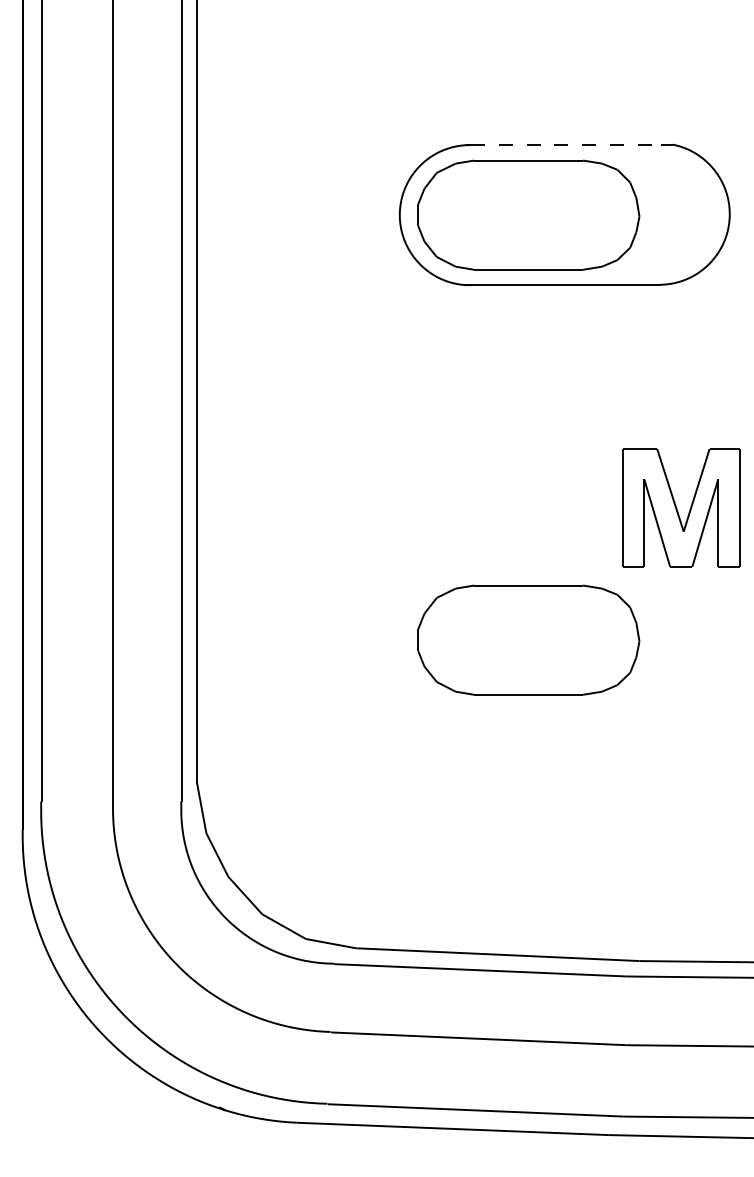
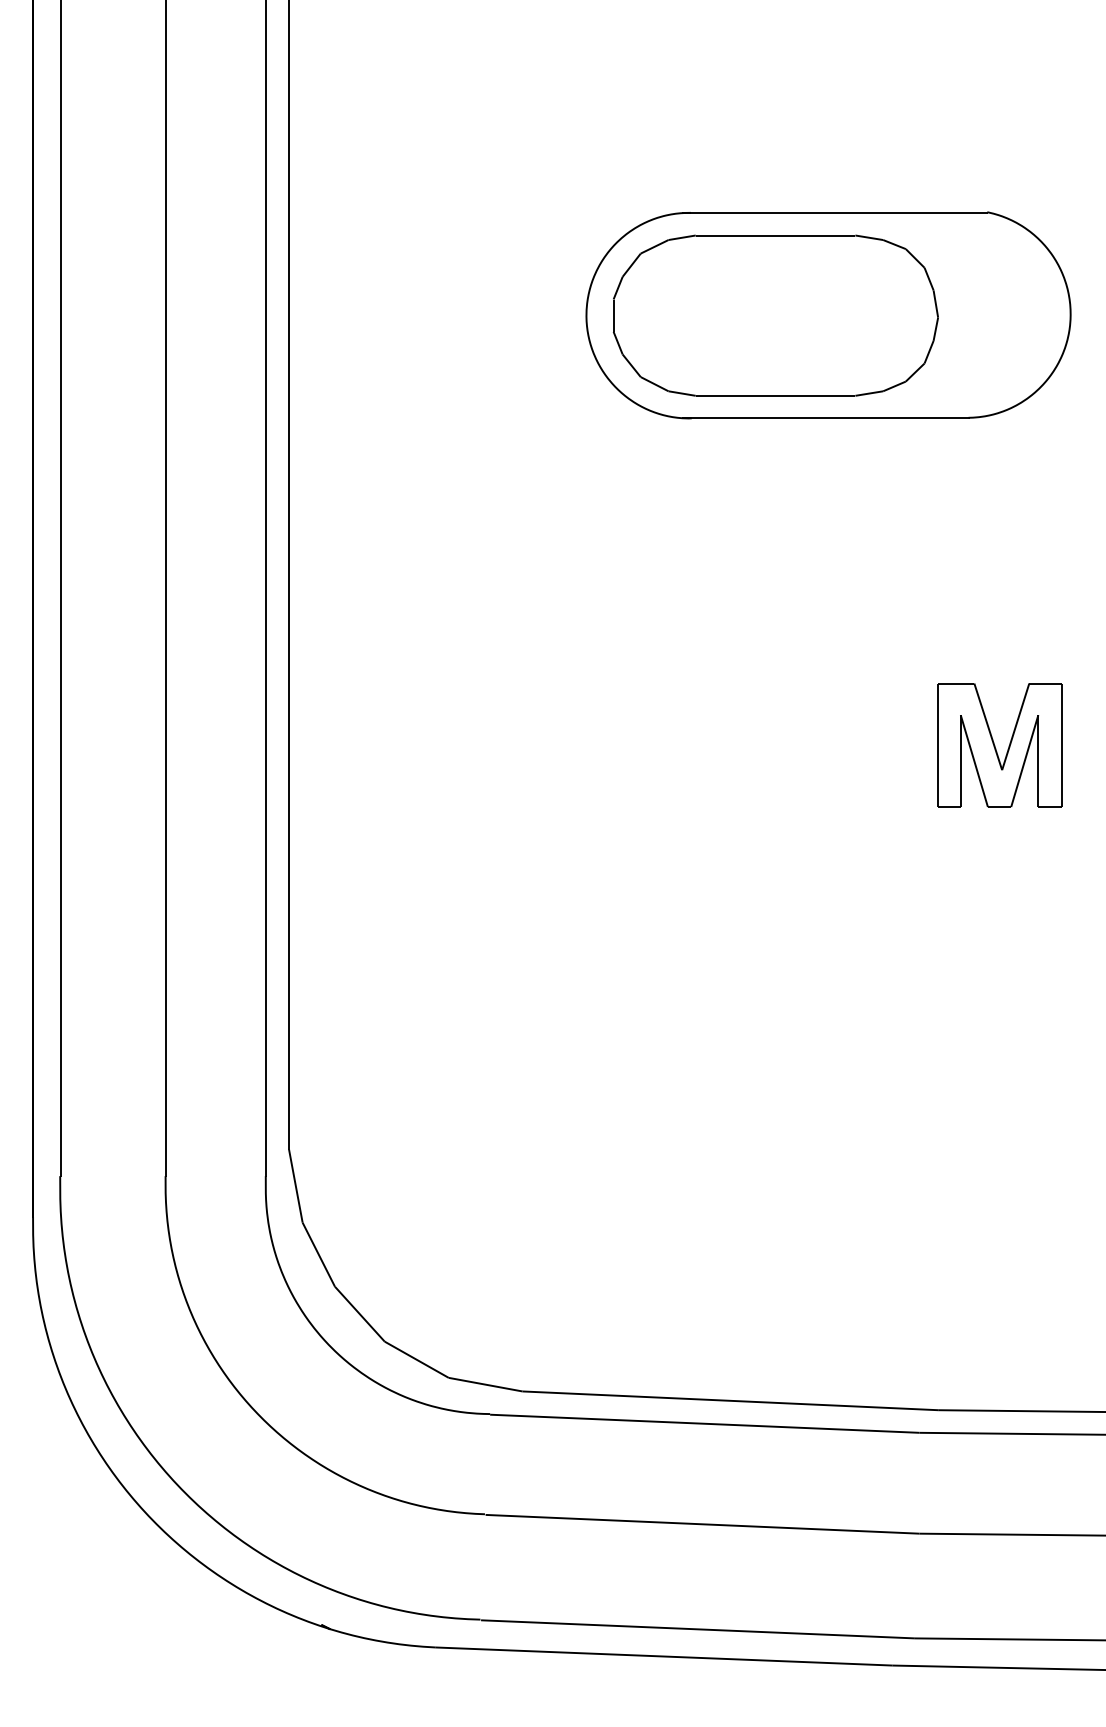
line: (566, 145) -> (831, 213), dashed -> solid
part: (681, 507) -> (999, 744), size x0.71
part: (528, 639) -> (775, 938), removed

